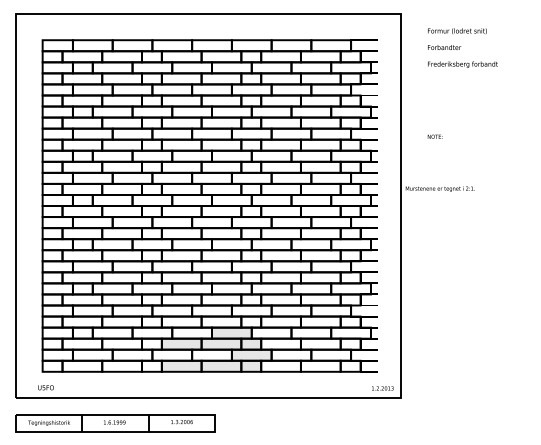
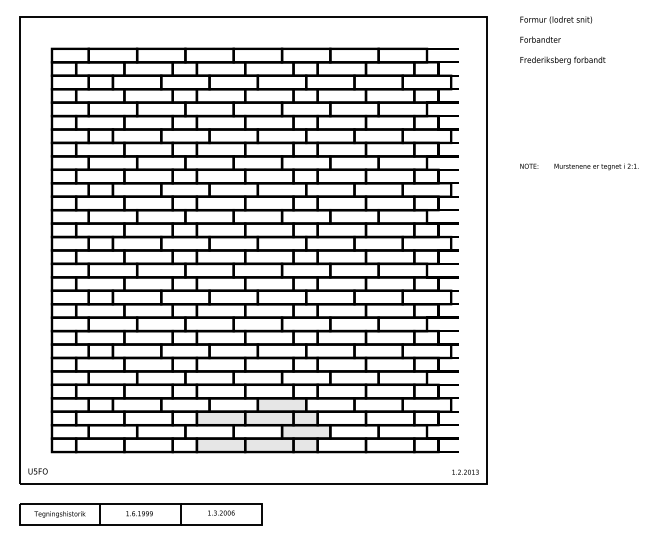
text: (462, 48) -> (562, 40), moved
text: (440, 188) -> (596, 166), moved
text: (45, 387) -> (37, 471), moved

